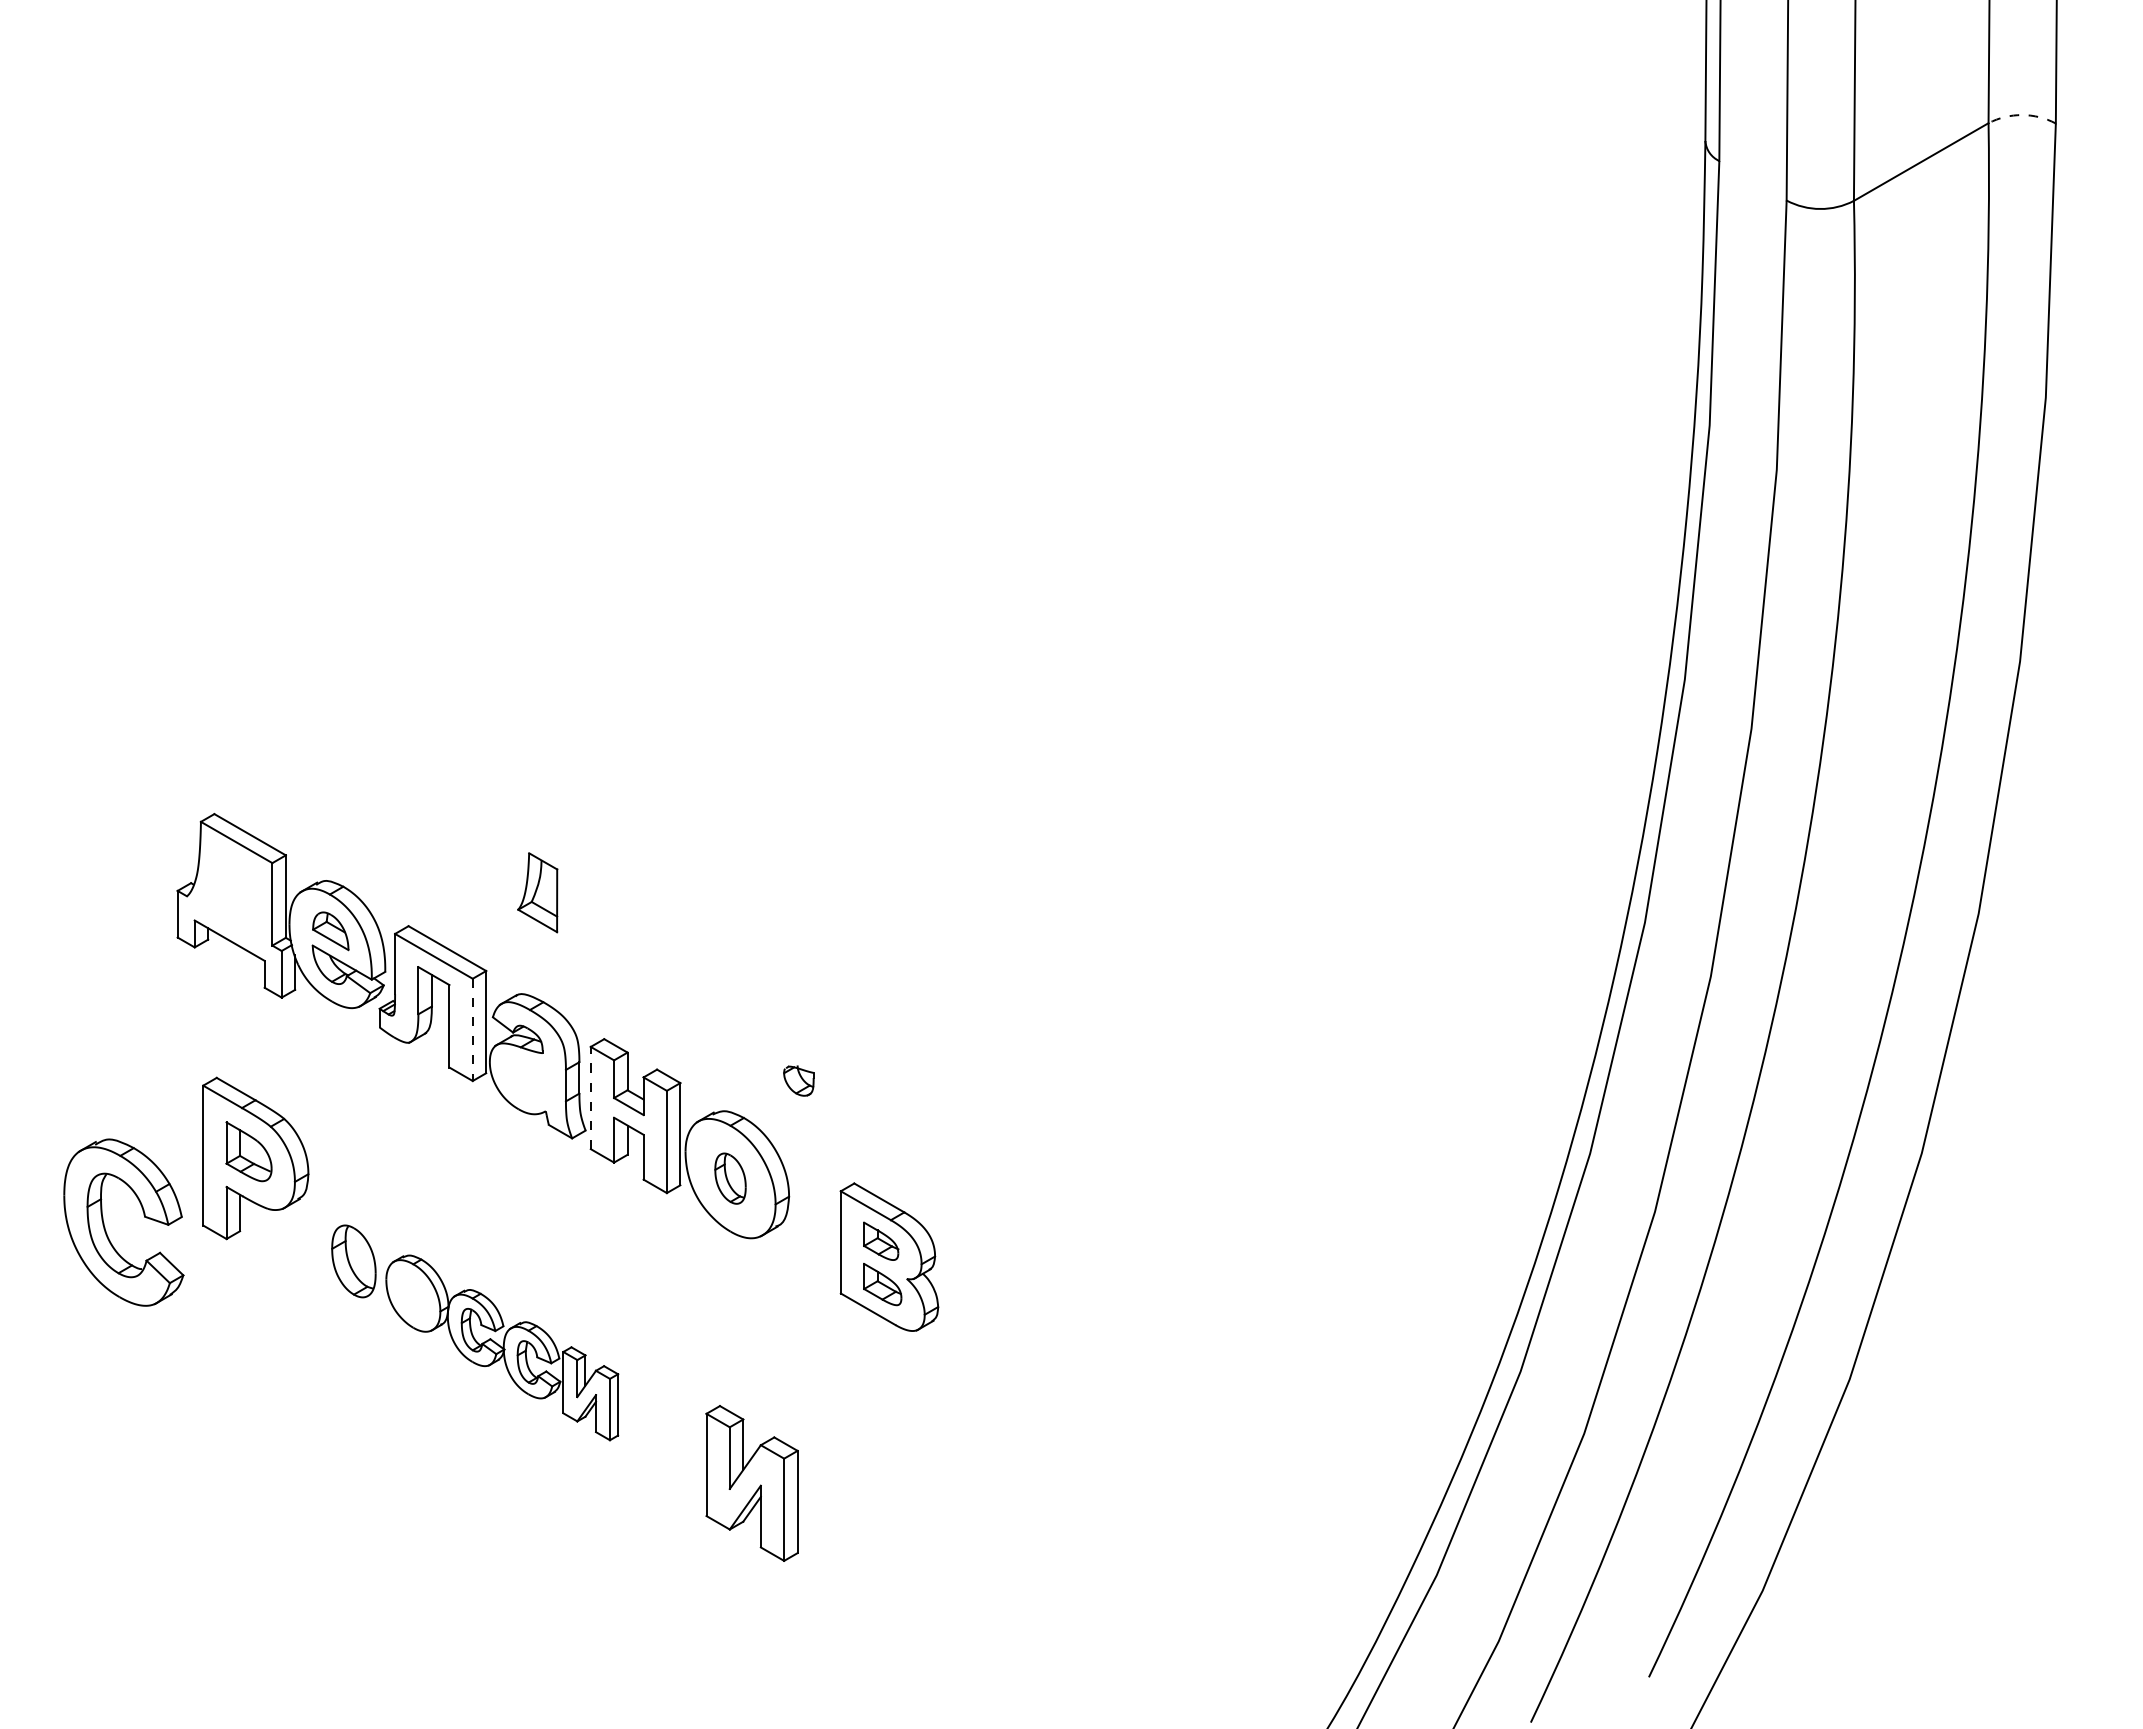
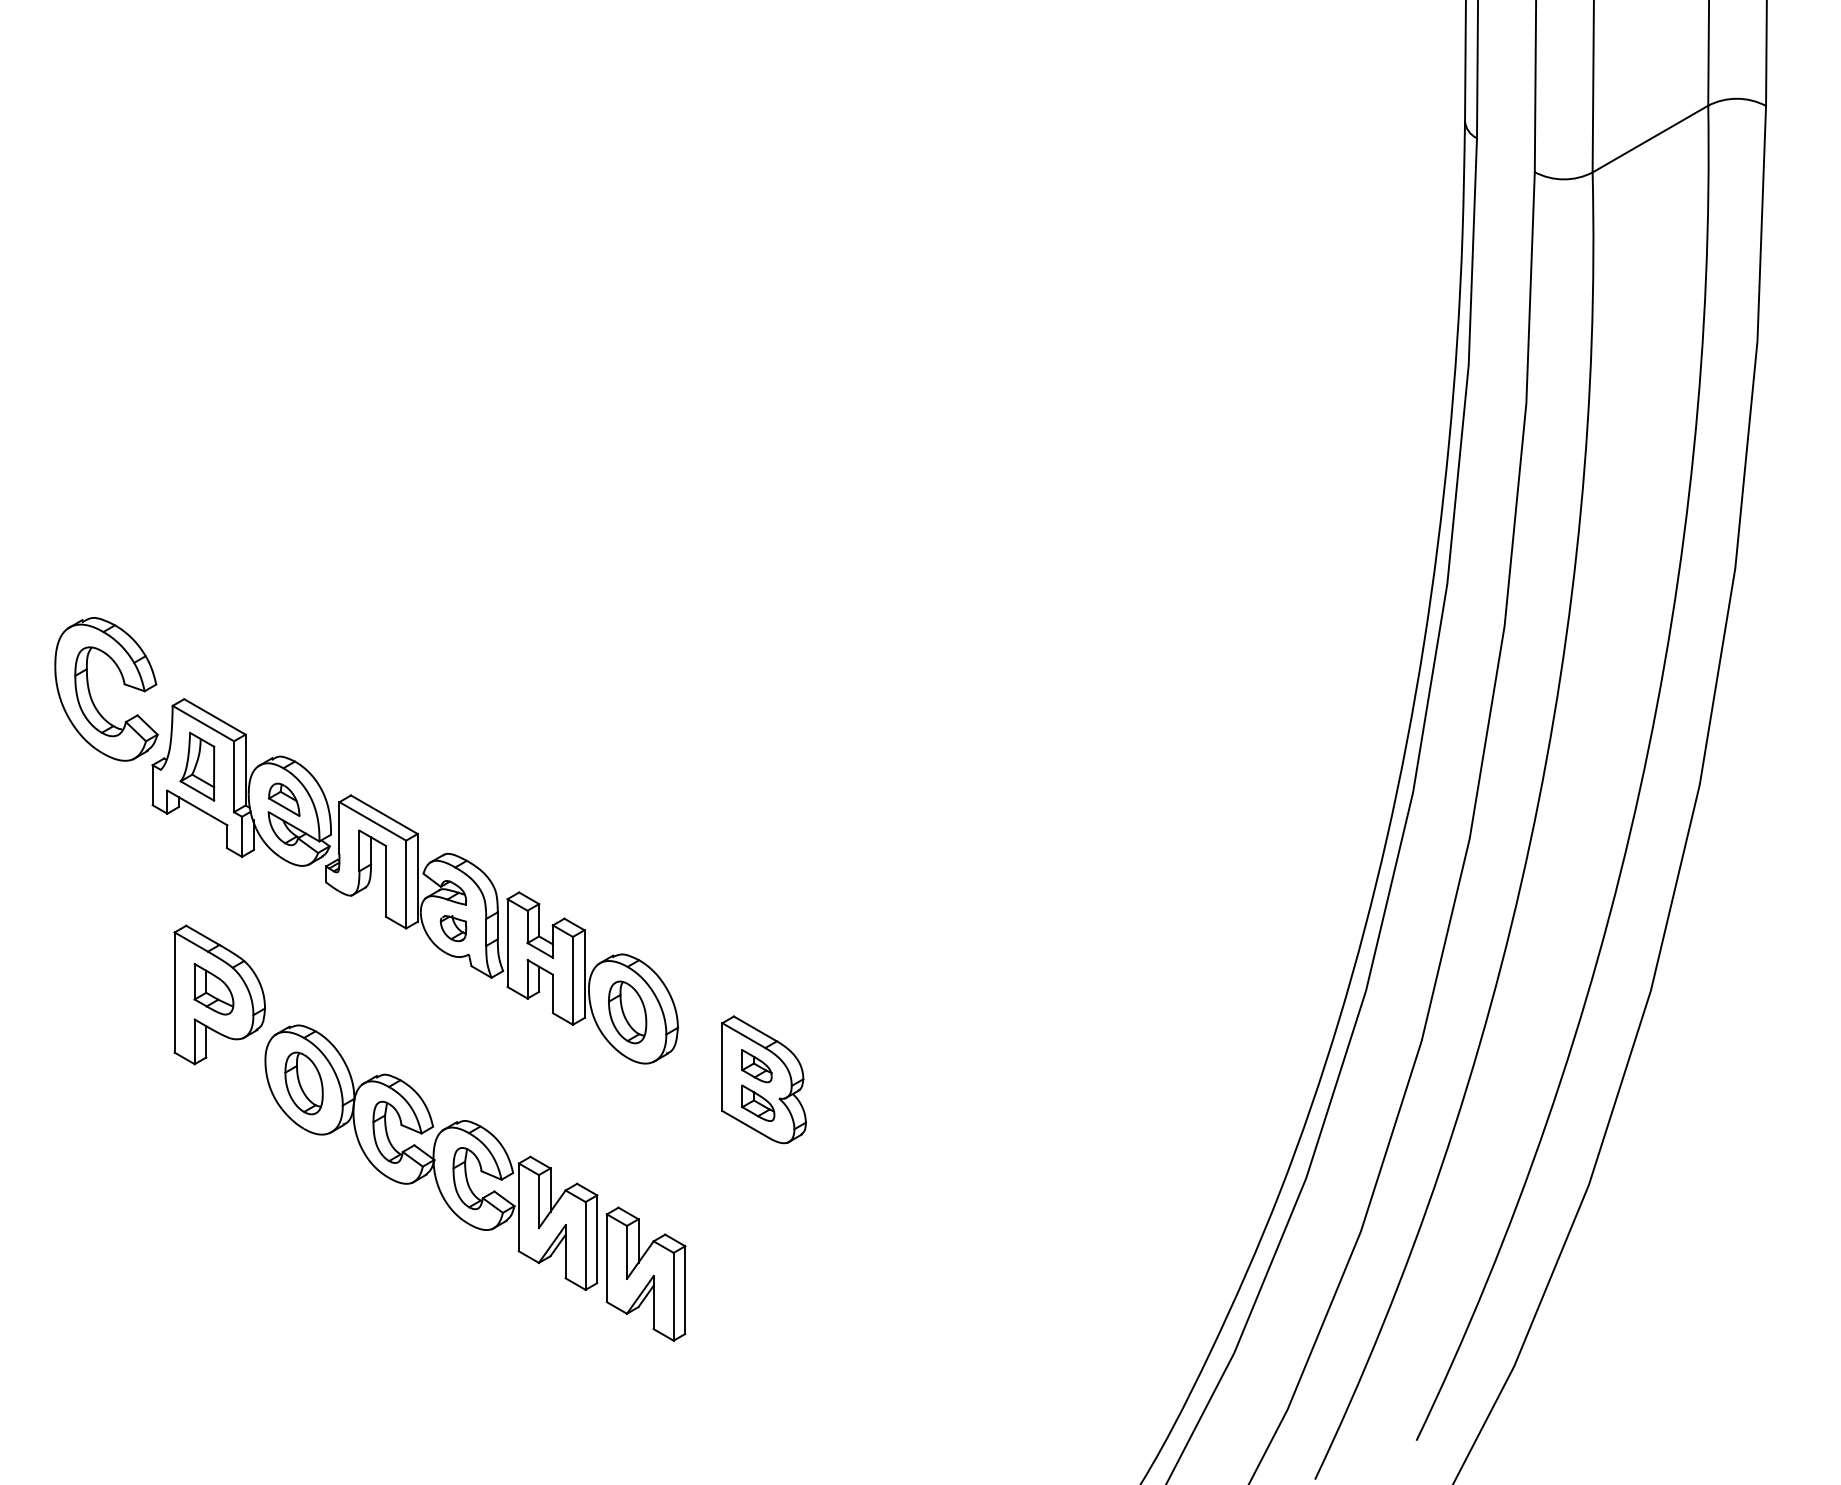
arc: (2022, 115) -> (1737, 99), dashed -> solid
part: (537, 892) -> (197, 766), moved
line: (472, 1030) -> (405, 885), dashed -> solid
part: (798, 1080) -> (453, 928), moved
line: (590, 1097) -> (507, 942), dashed -> solid
part: (730, 1178) -> (627, 1012), size x1.43
part: (105, 1227) -> (90, 693), moved
part: (502, 1347) -> (431, 1157), size x1.67

